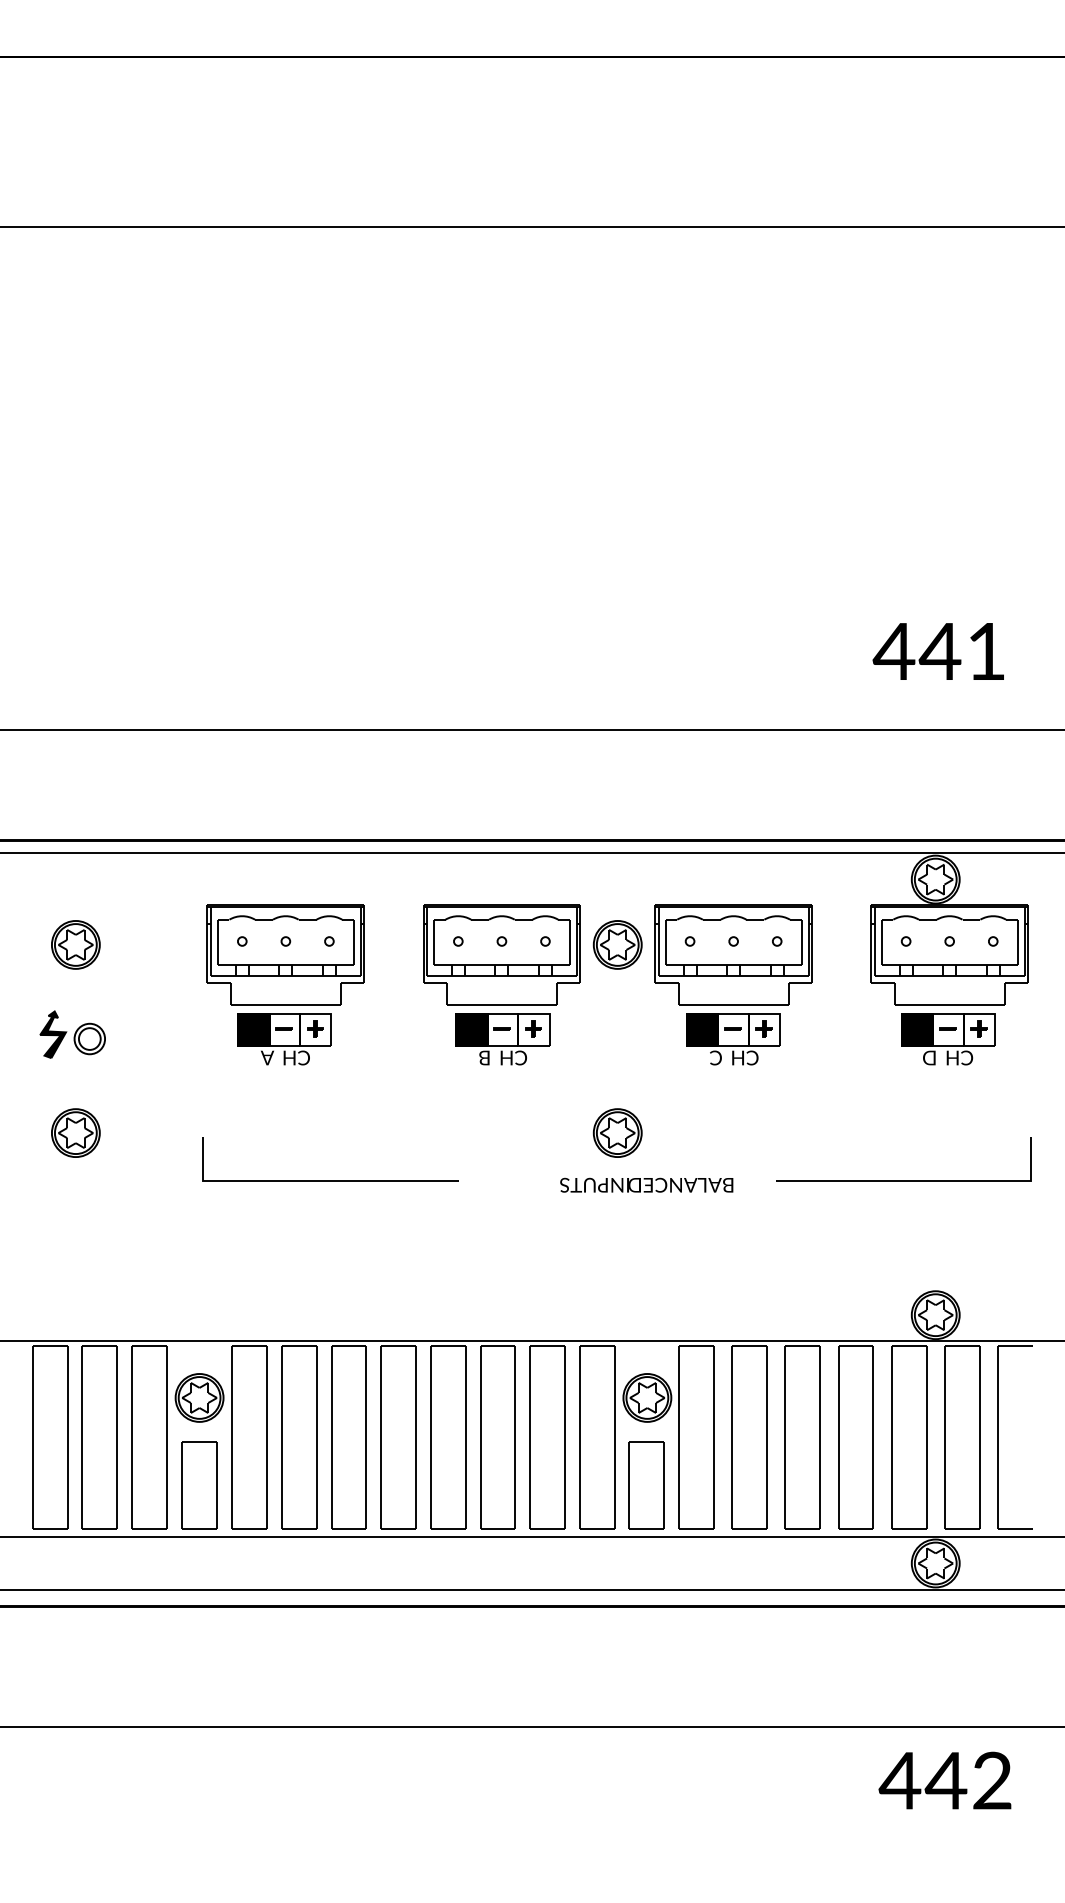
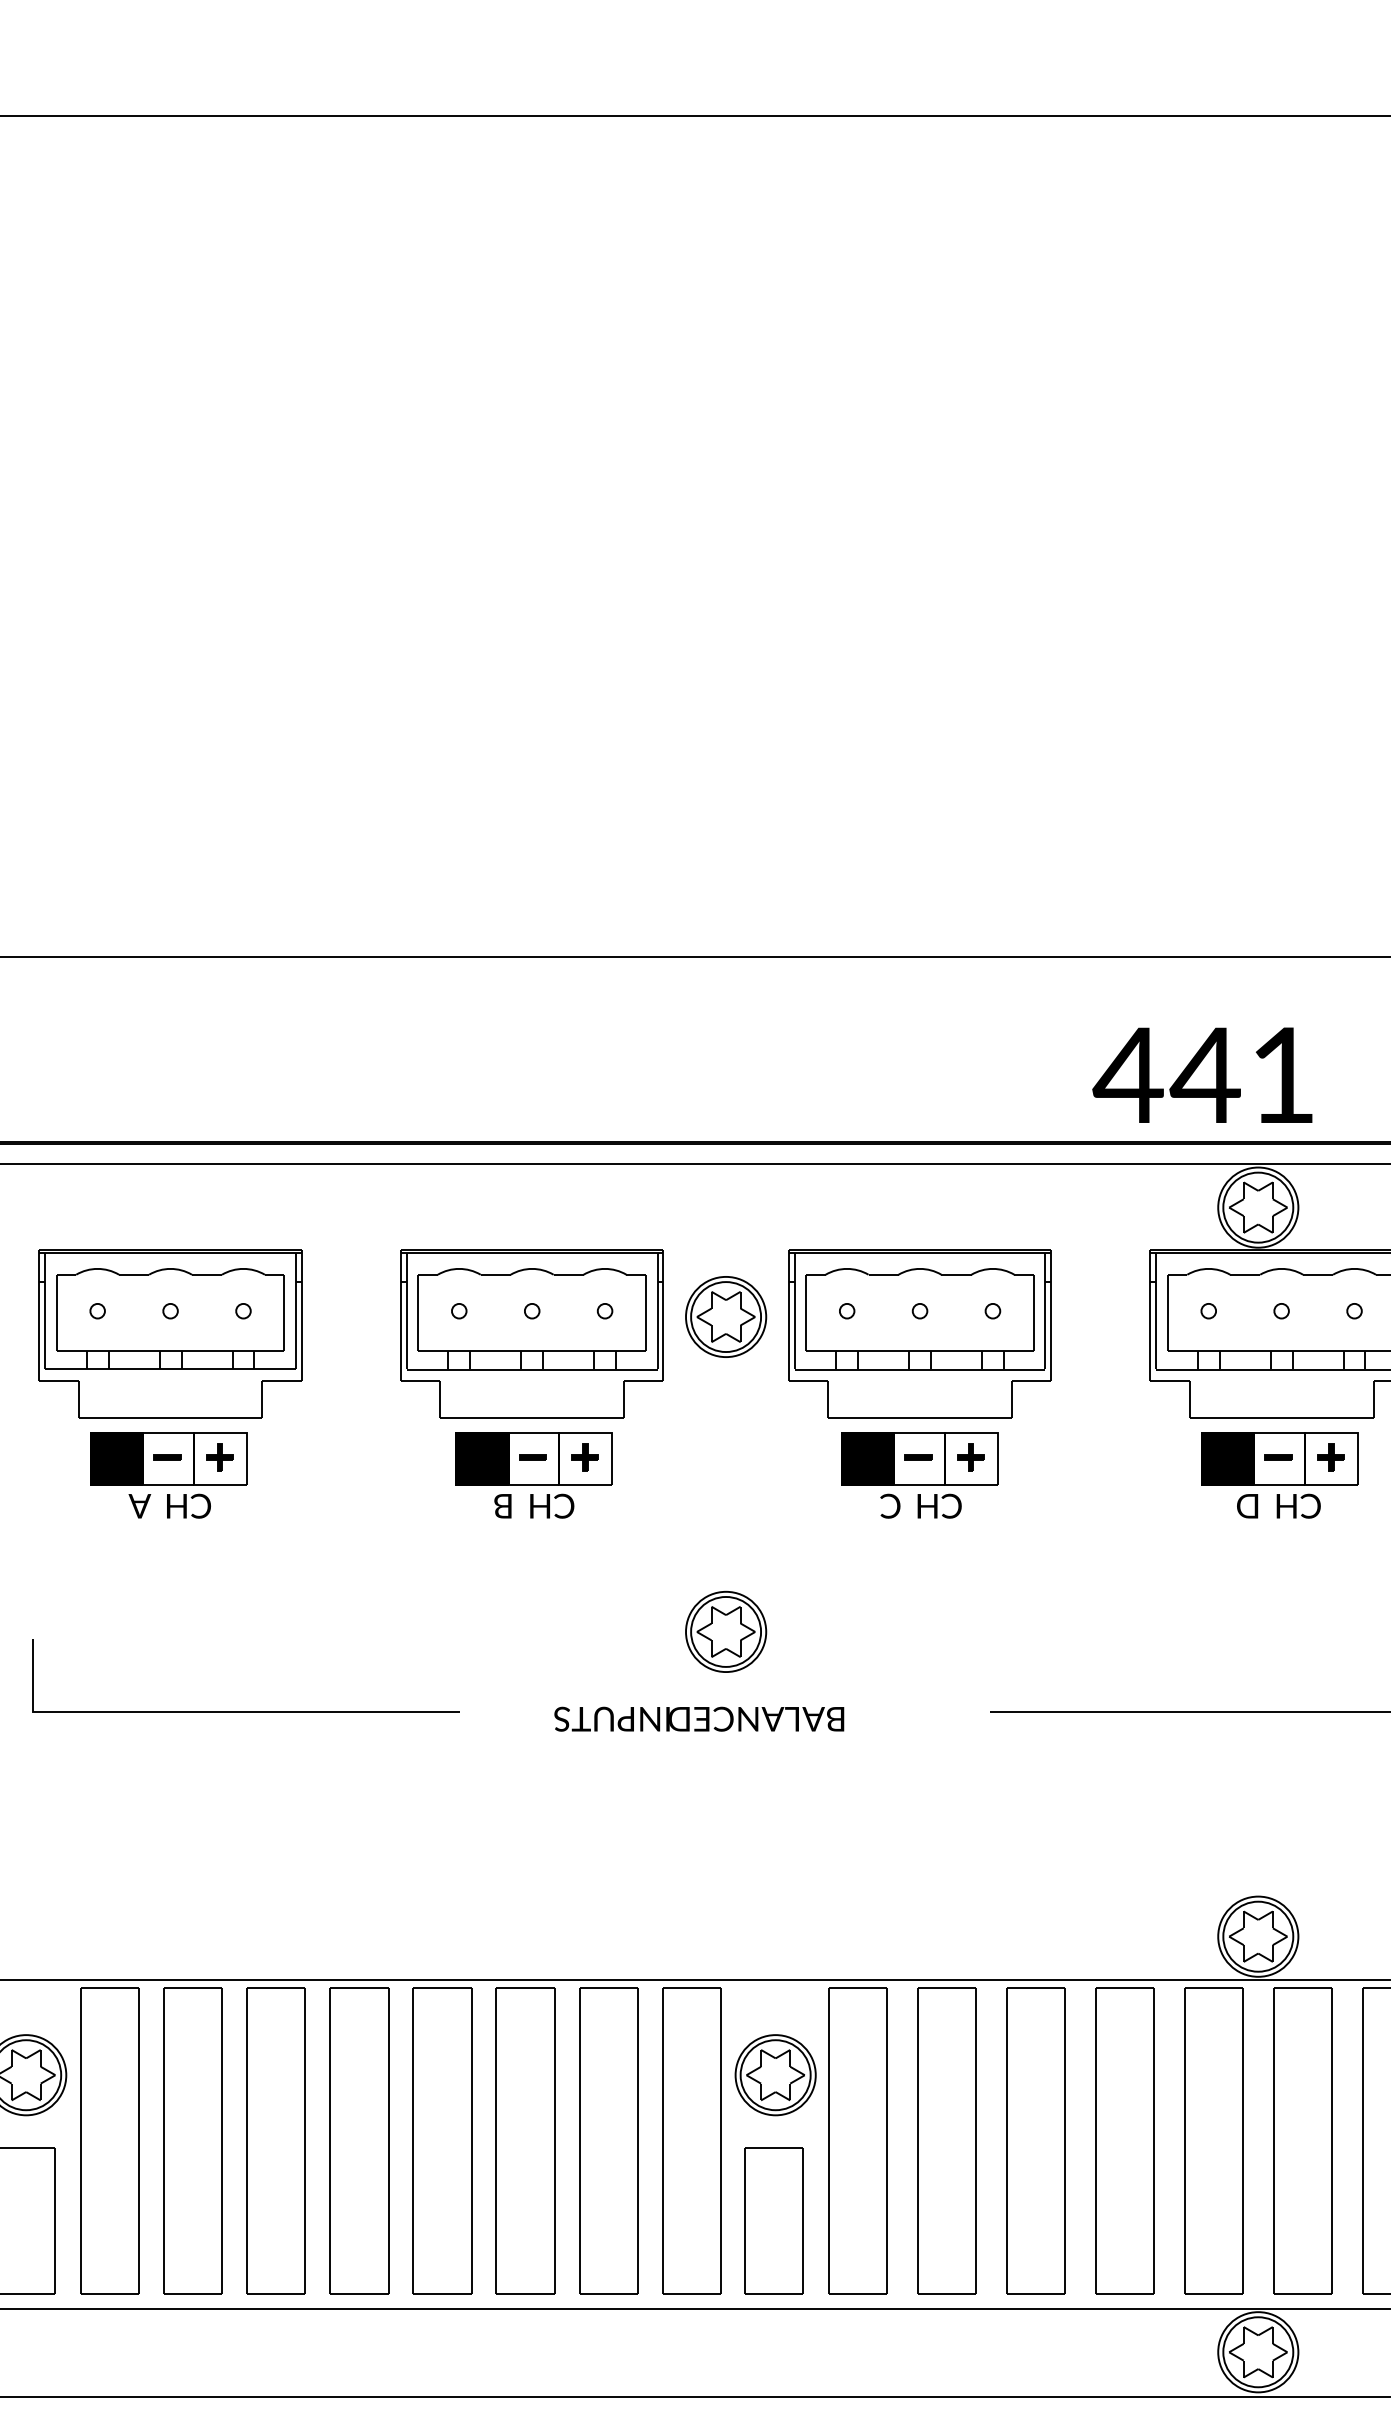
text: (937, 651) -> (1200, 1075), moved
text: (646, 1184) -> (698, 1717), moved

